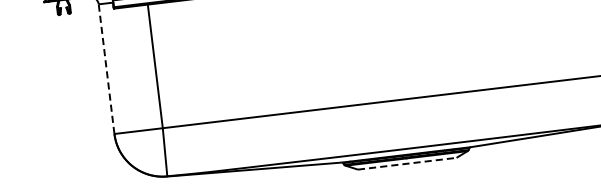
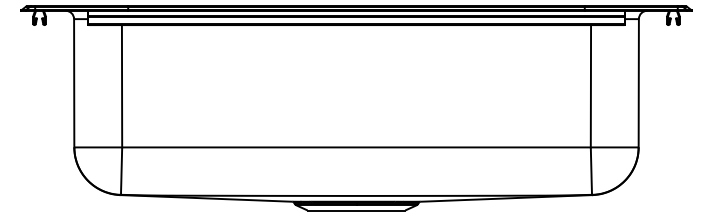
line: (106, 68) -> (74, 82), dashed -> solid
line: (407, 163) -> (356, 210), dashed -> solid

